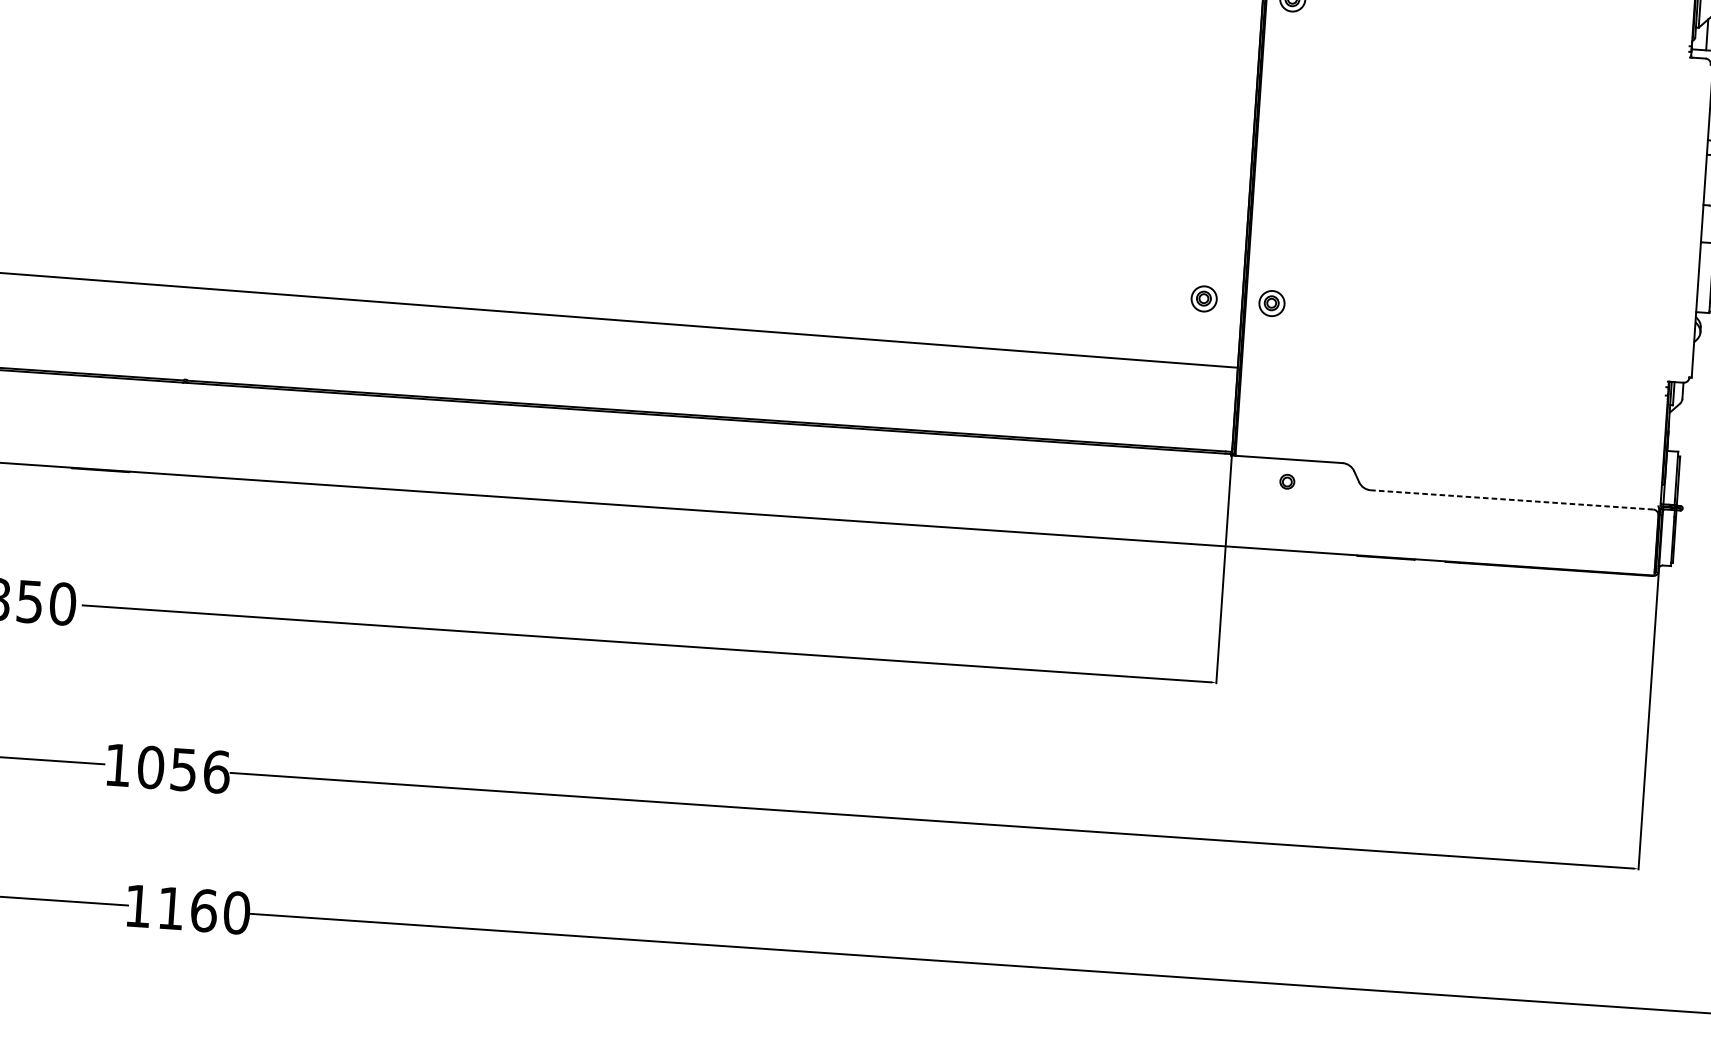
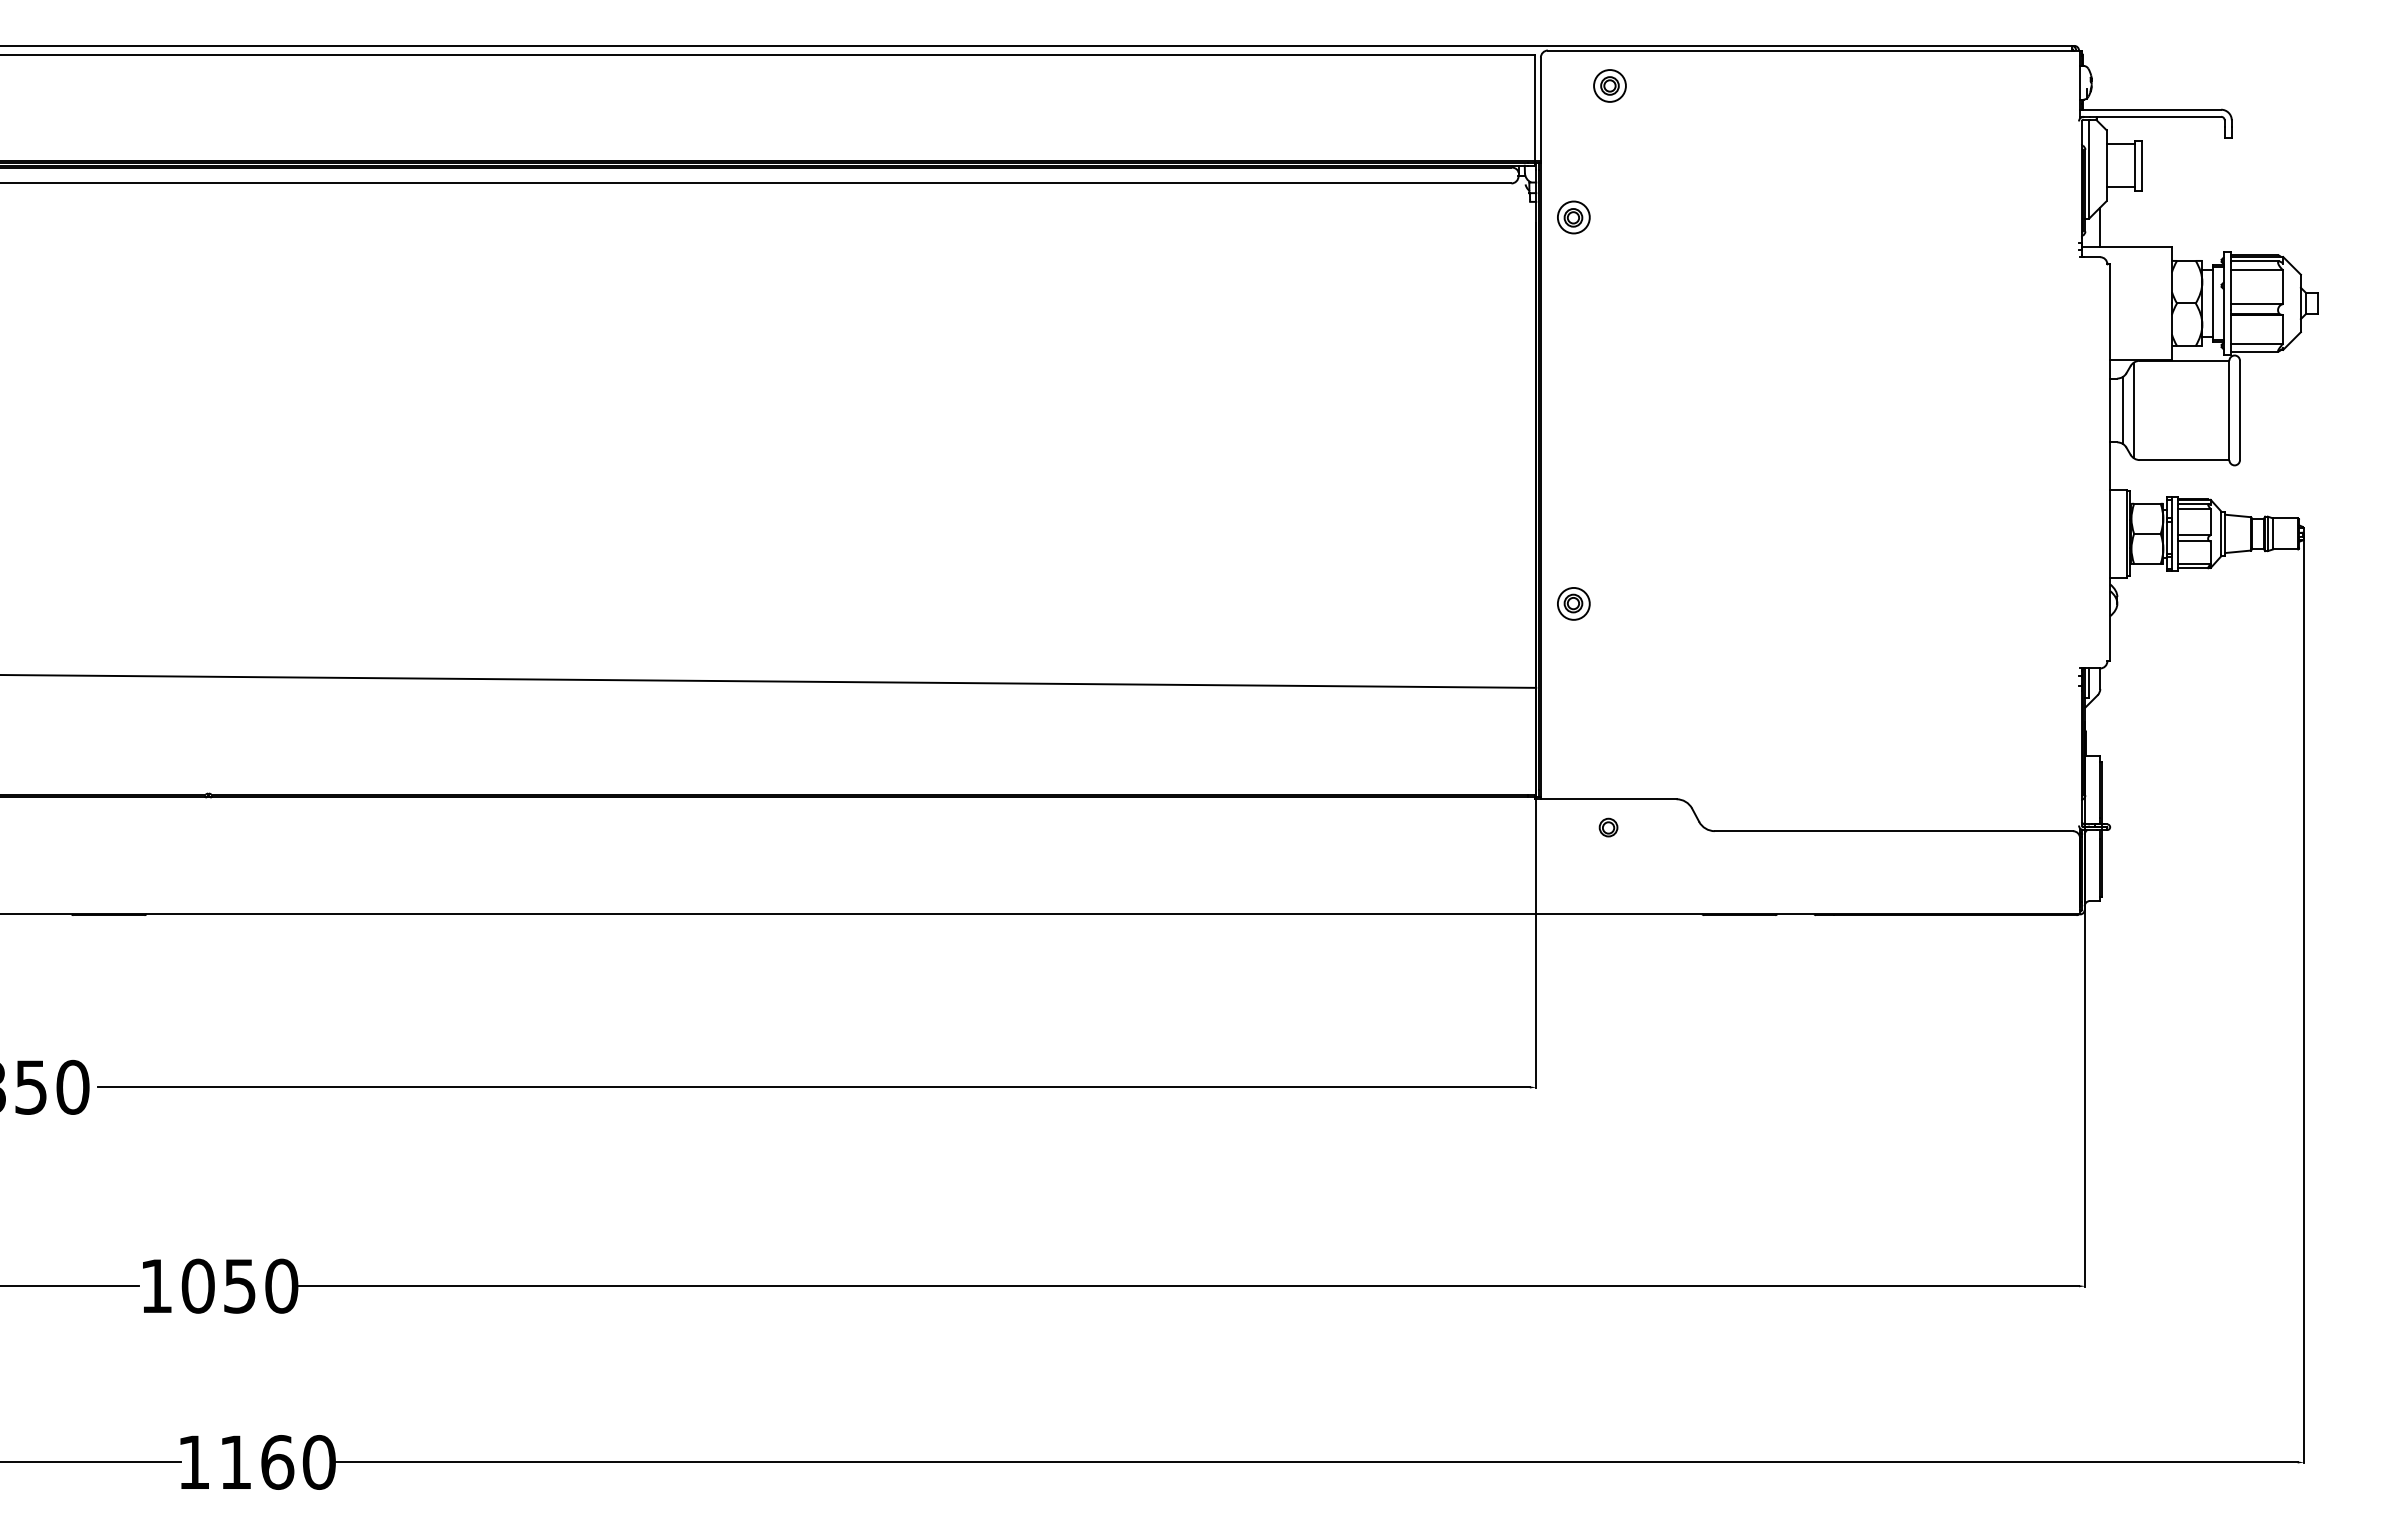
part: (1203, 298) -> (1487, 603), removed
line: (1511, 500) -> (1893, 831), dashed -> solid
text: (216, 771) -> (281, 1285), 1056 -> 1050

